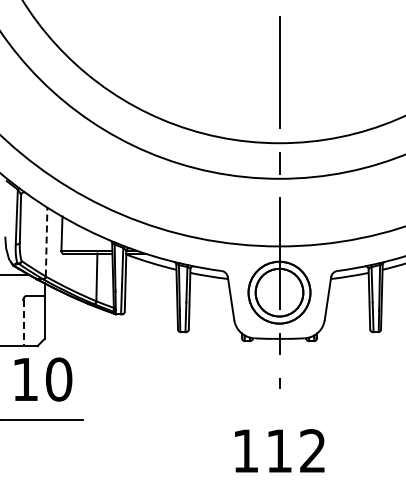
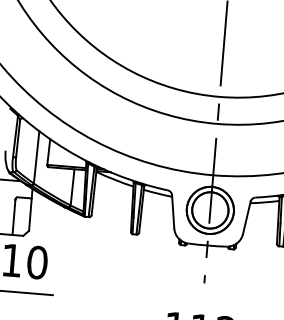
line: (46, 242) -> (36, 157), dashed -> solid
line: (23, 323) -> (13, 217), dashed -> solid

